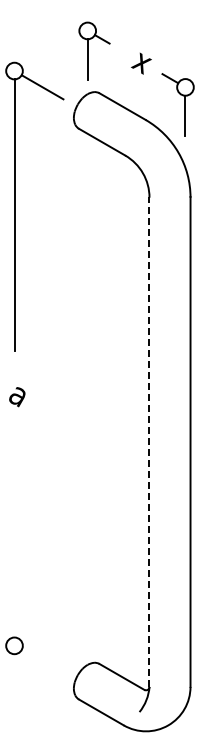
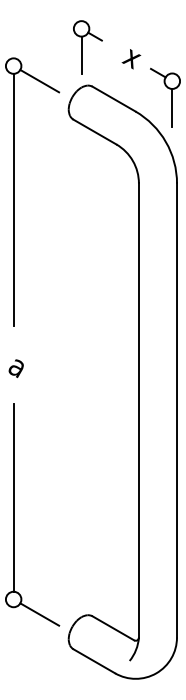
line: (149, 442) -> (138, 410), dashed -> solid
line: (14, 536) -> (13, 498), added
line: (42, 662) -> (39, 614), added

